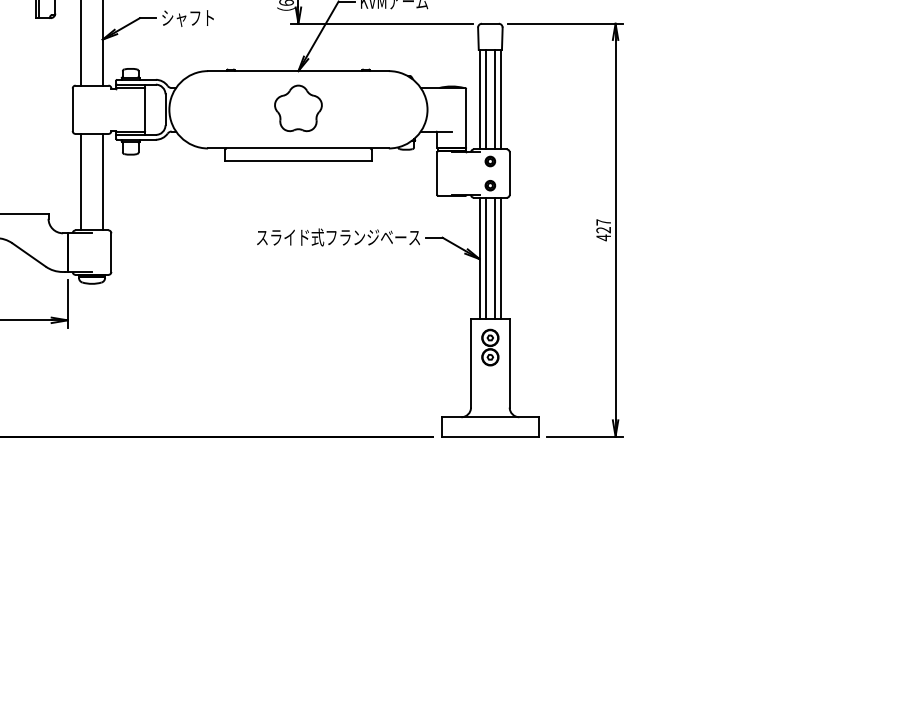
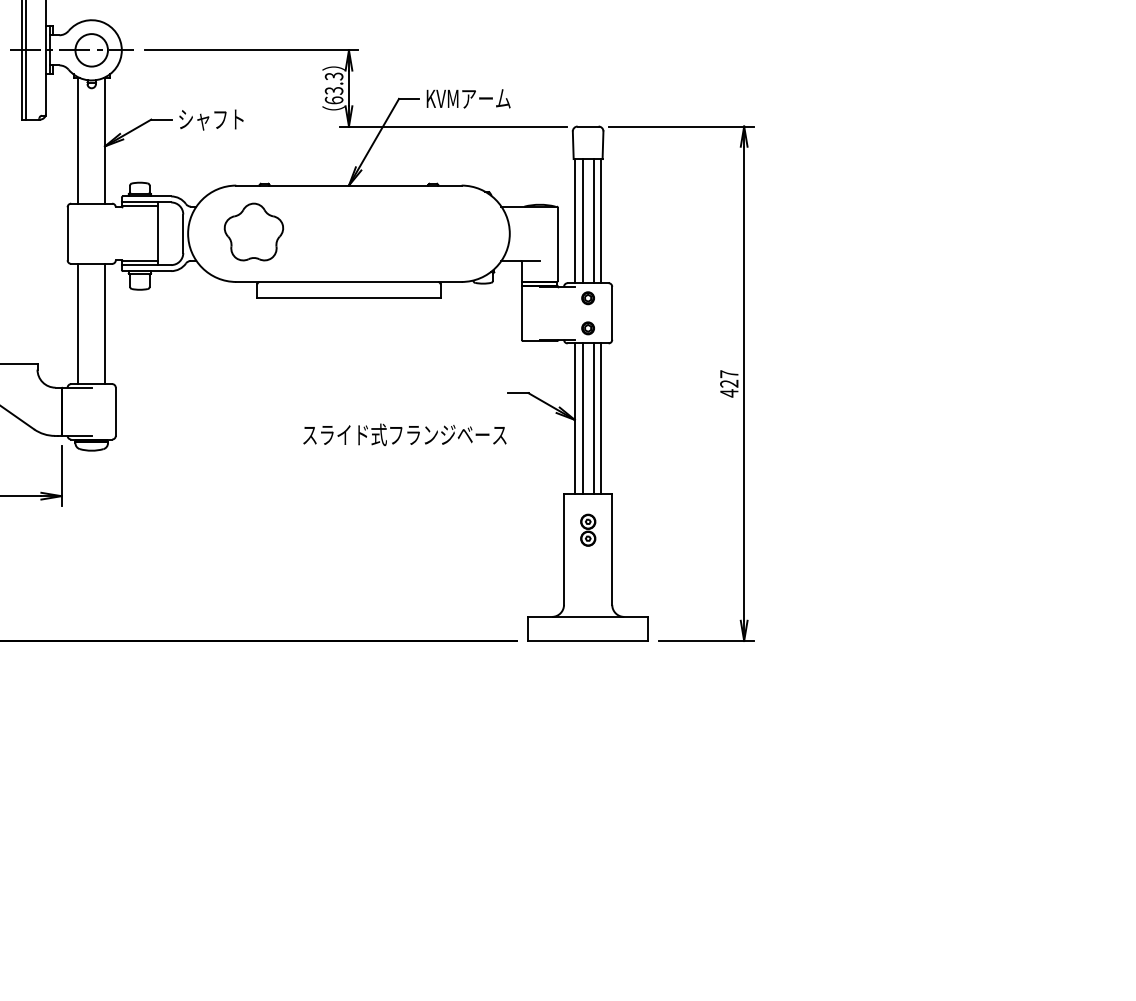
part: (298, 107) -> (253, 231), moved
text: (338, 237) -> (404, 434), moved
part: (490, 347) -> (588, 530), size x0.7

